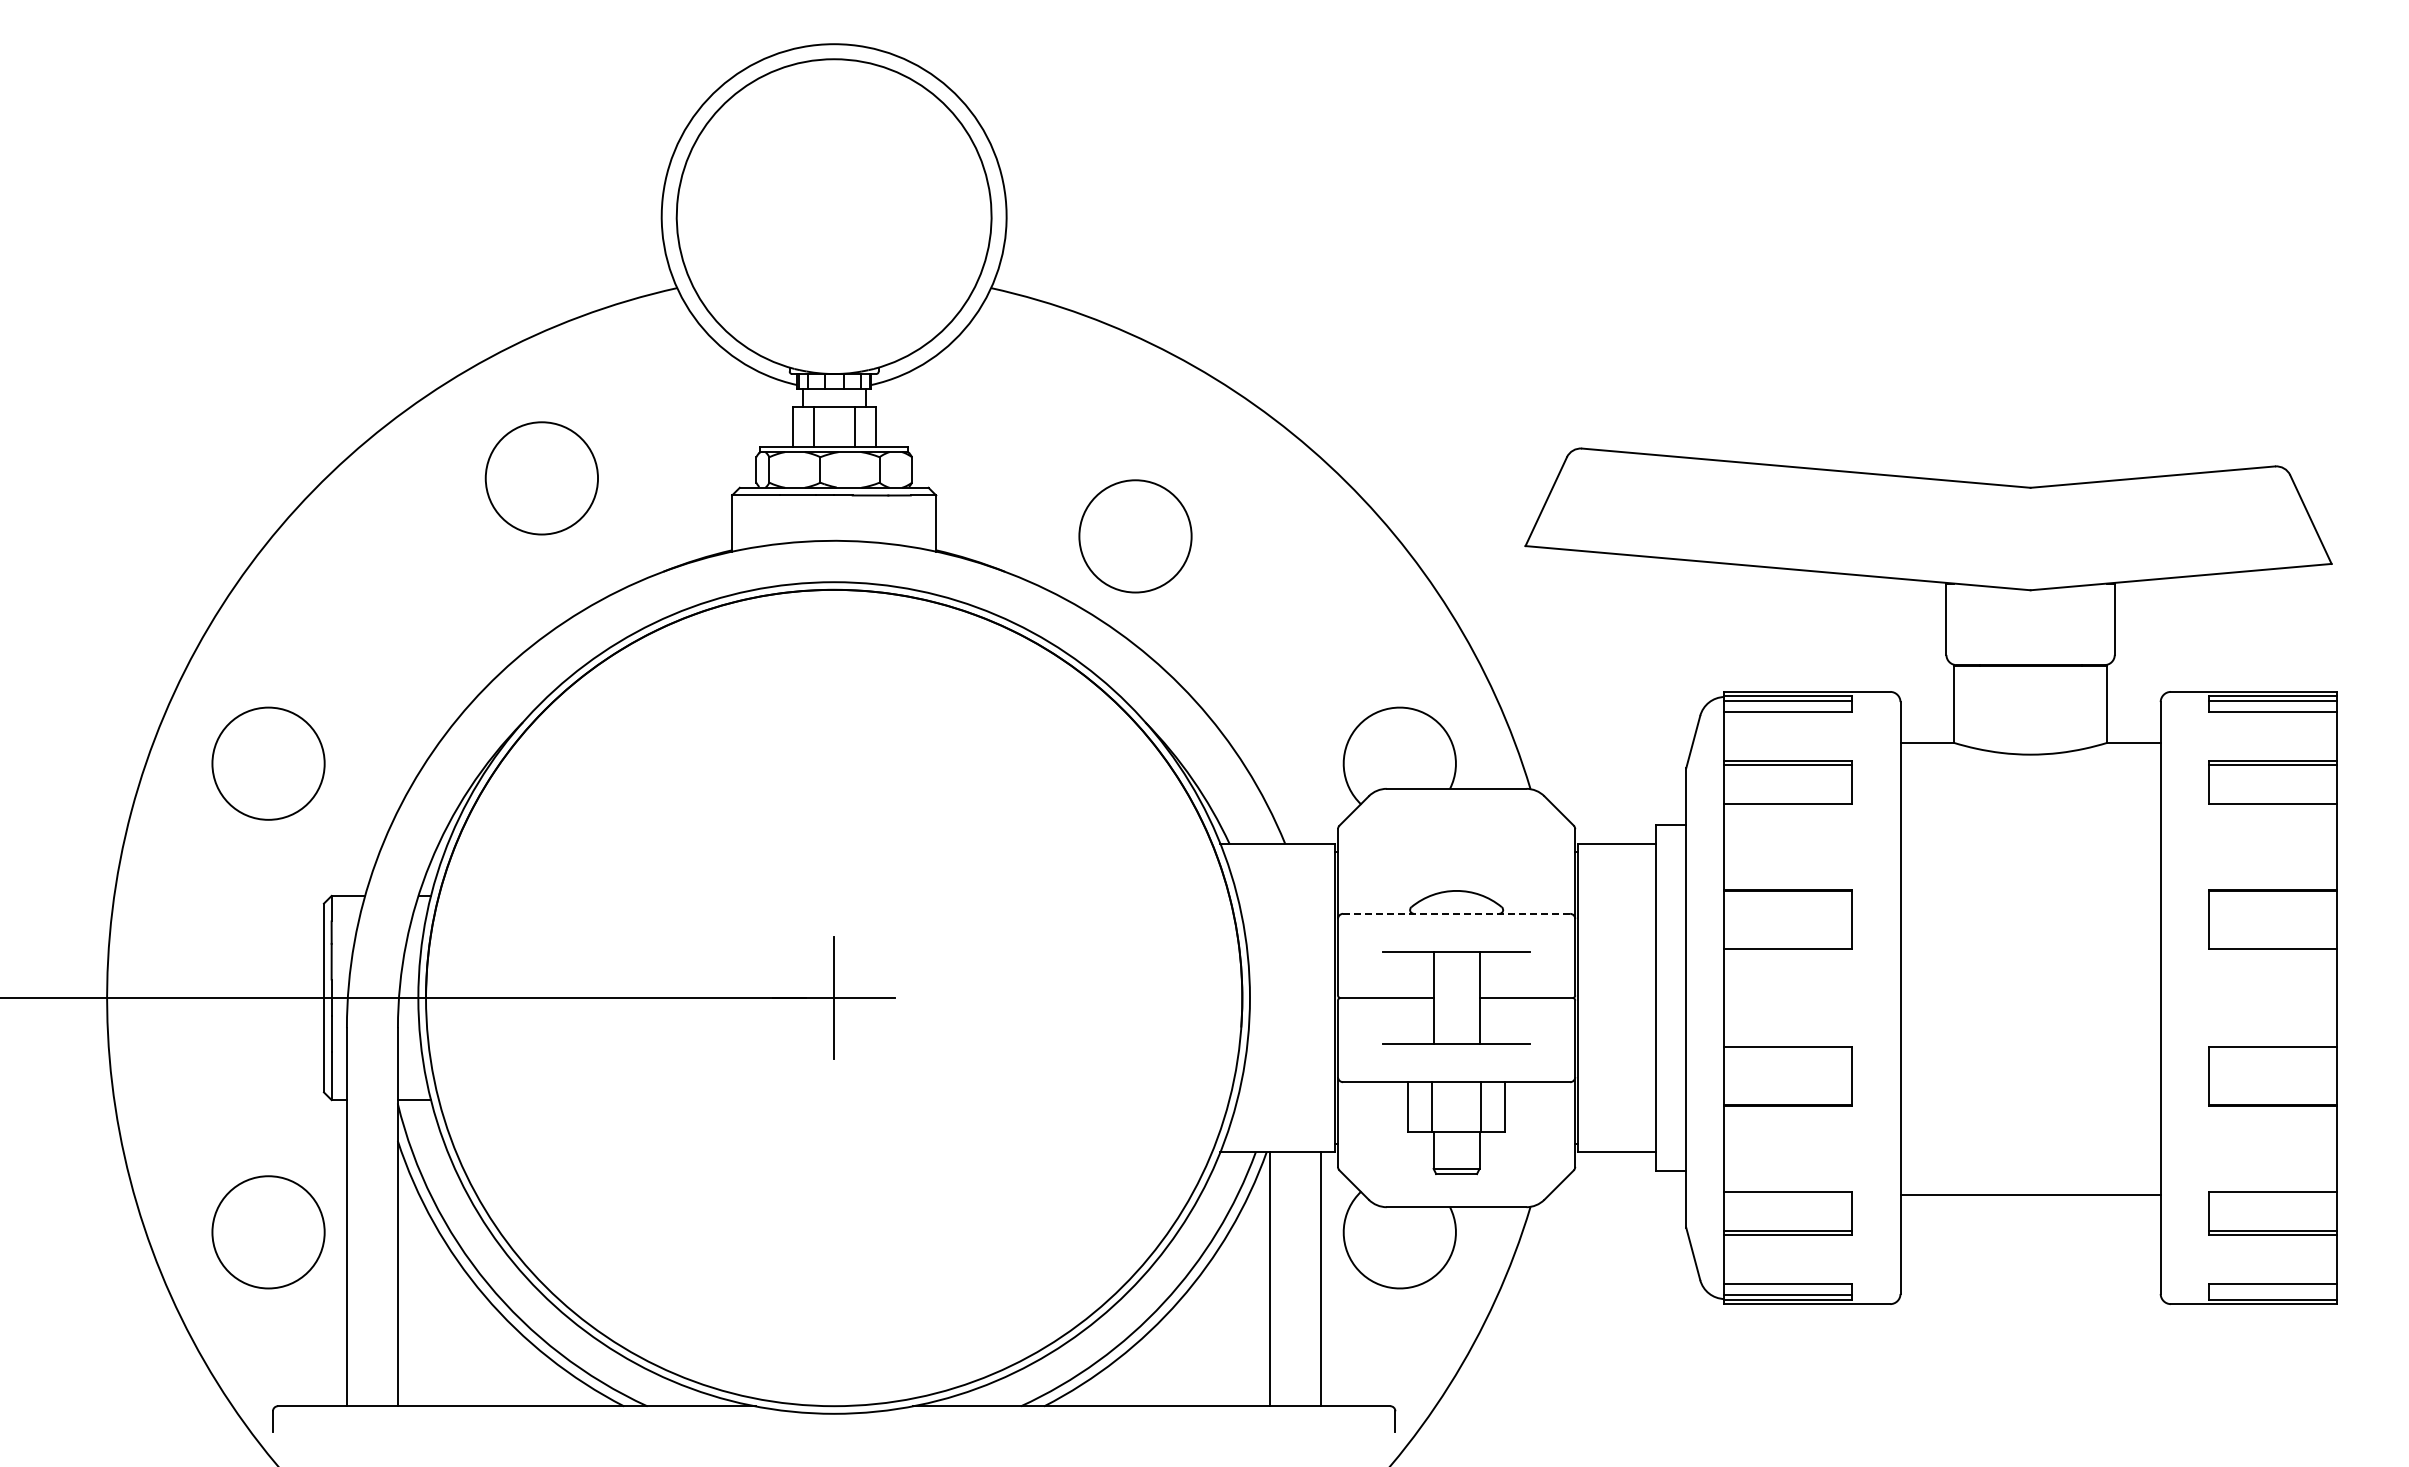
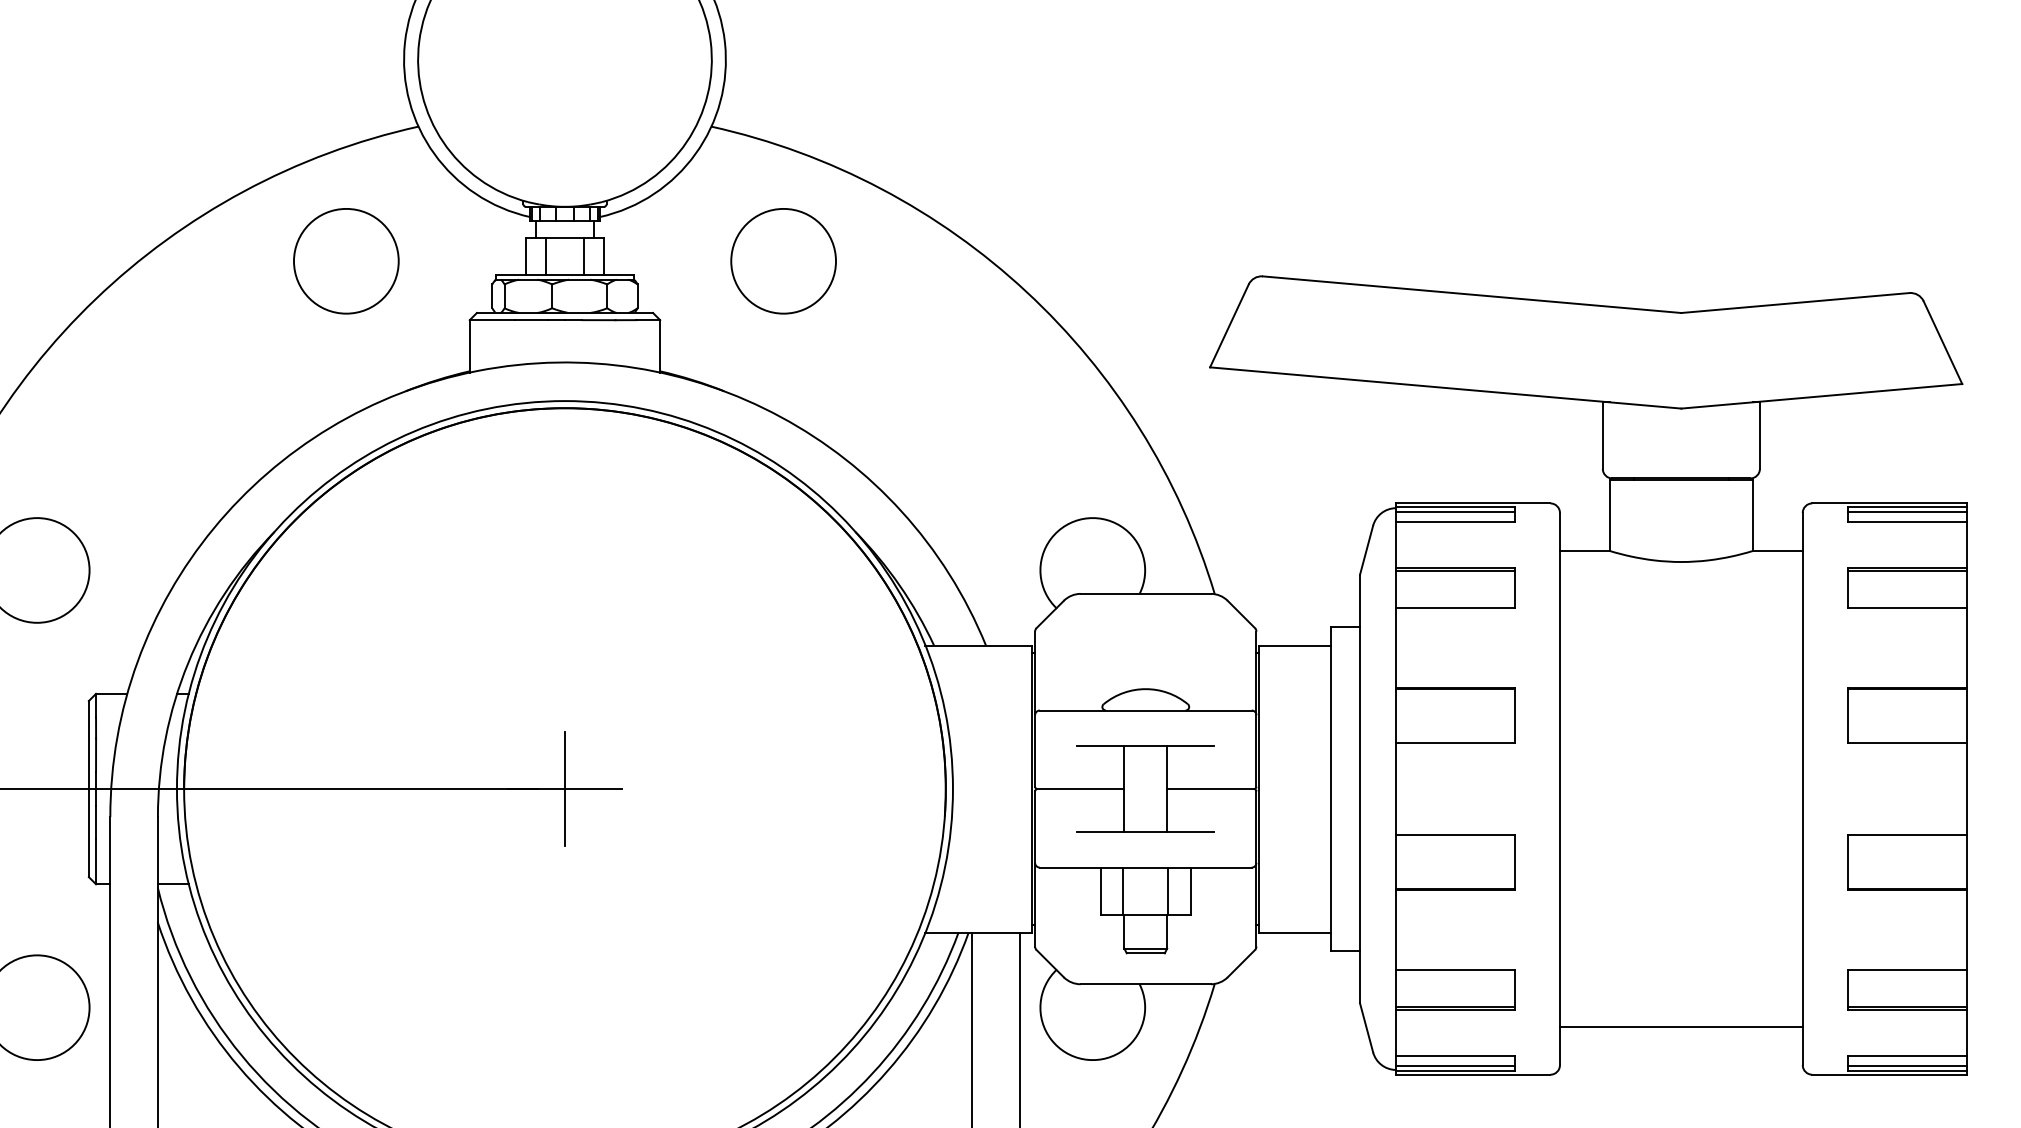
circle: (541, 478) -> (346, 261), moved
circle: (1135, 536) -> (783, 261), moved
line: (1456, 913) -> (1145, 710), dashed -> solid
line: (2030, 1195) -> (1681, 1027), moved
line: (2272, 1295) -> (1907, 1066), added

